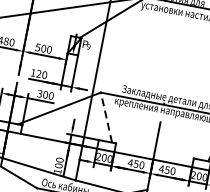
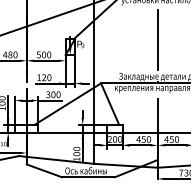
line: (173, 54) -> (157, 38), added
line: (106, 118) -> (110, 104), dashed -> solid

